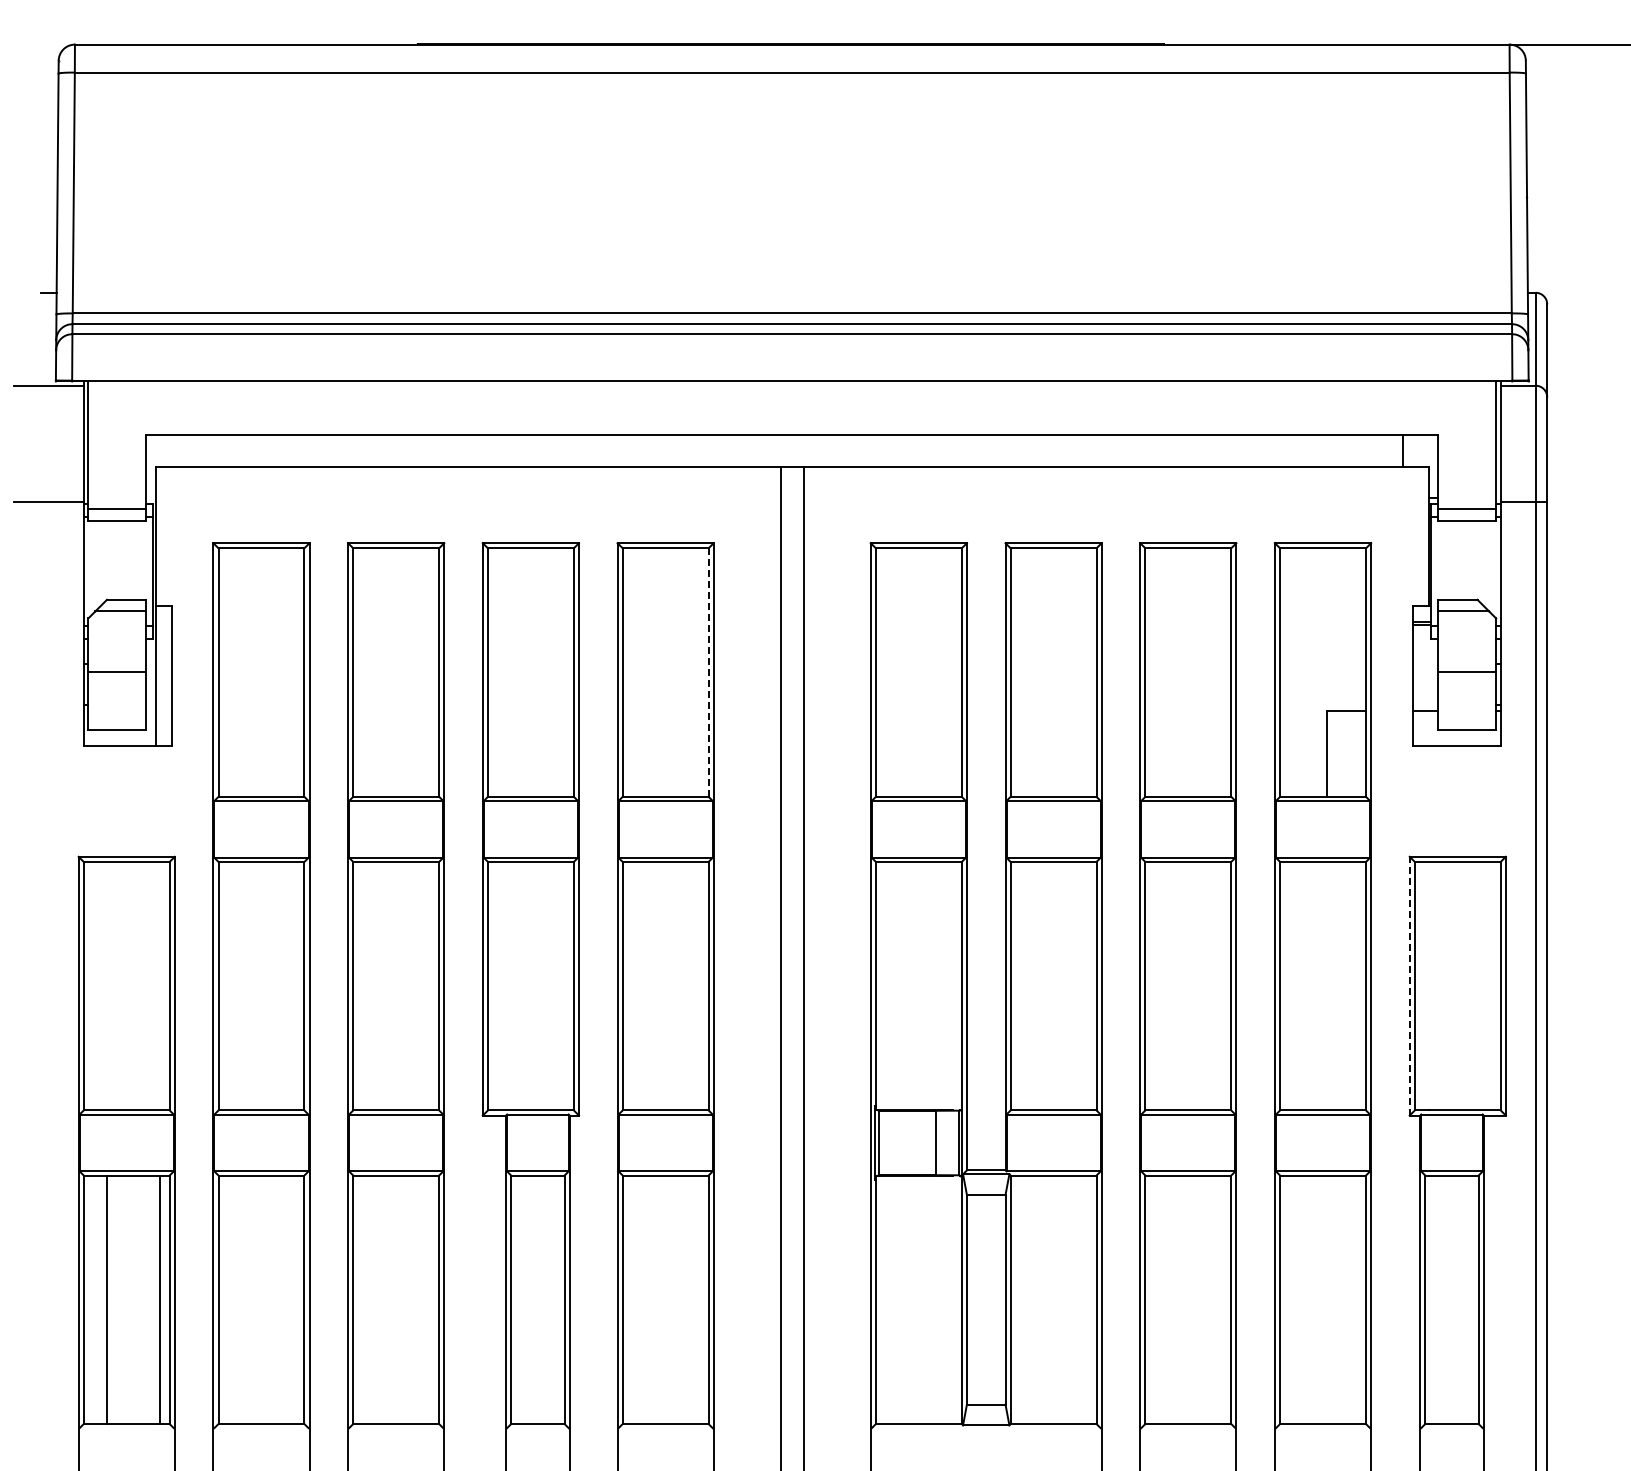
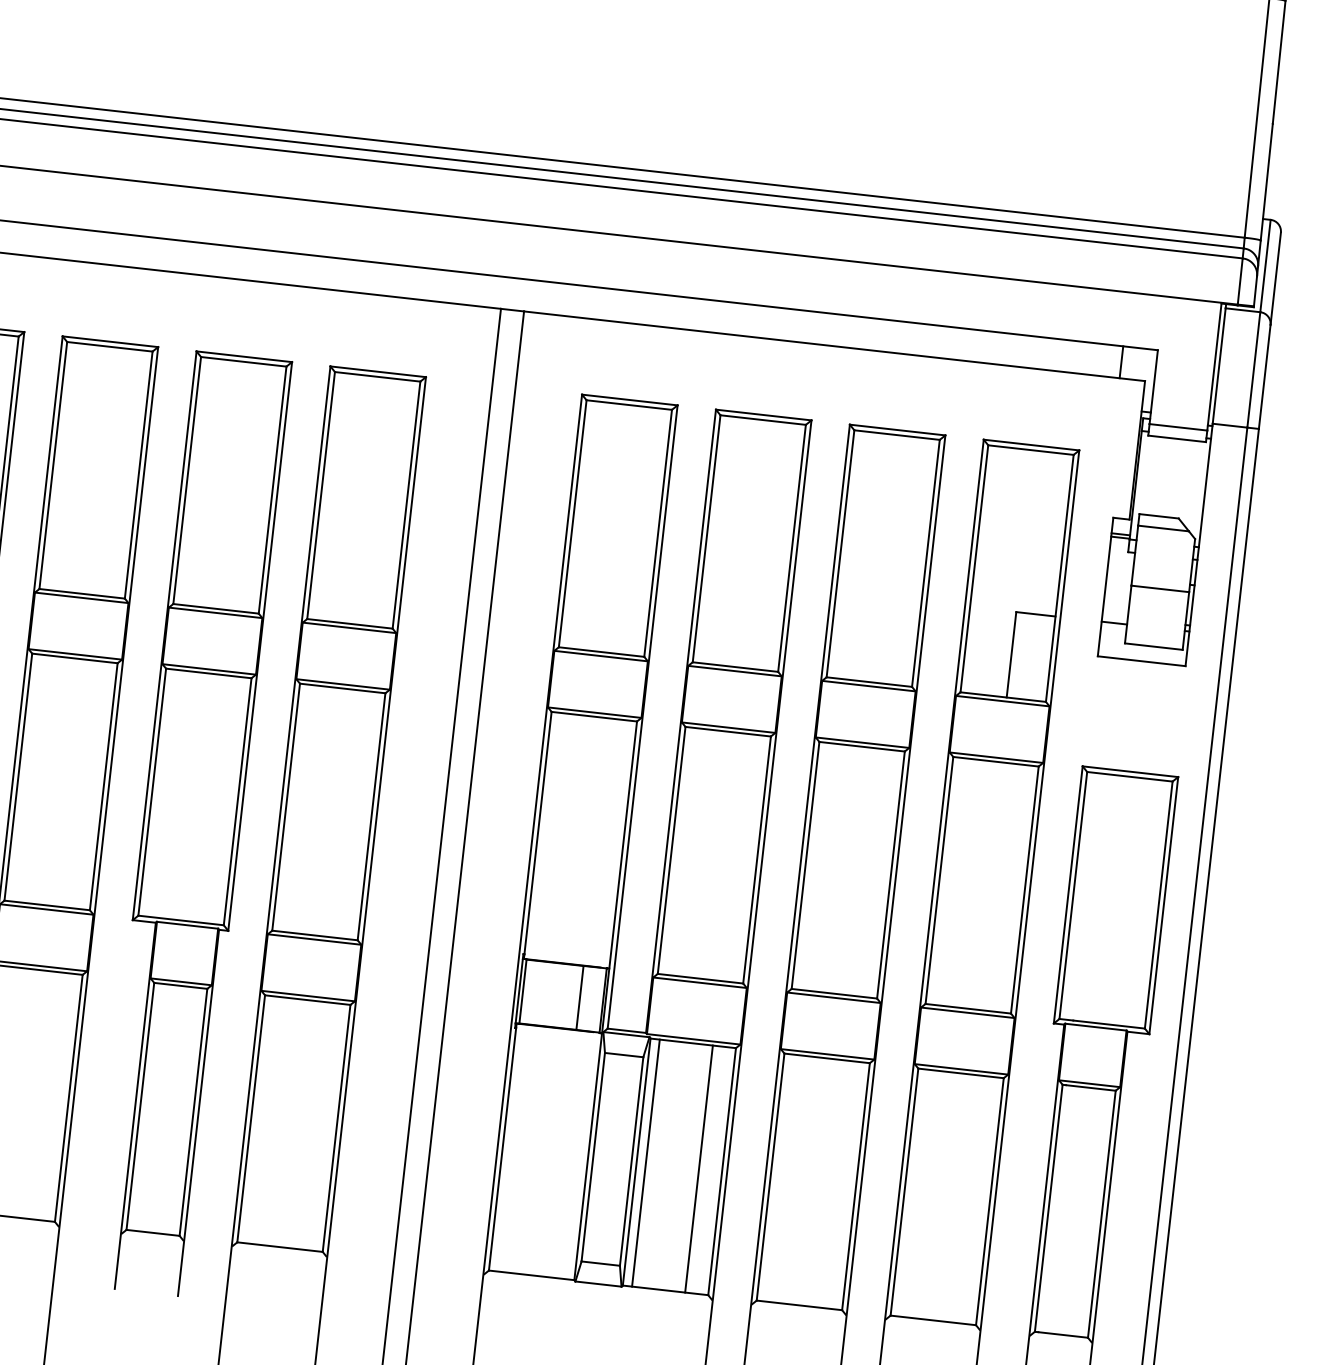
line: (708, 672) -> (406, 505), dashed -> solid
line: (1409, 985) -> (1068, 894), dashed -> solid
line: (1019, 1299) -> (645, 1162), added
line: (1073, 1299) -> (699, 1168), added

